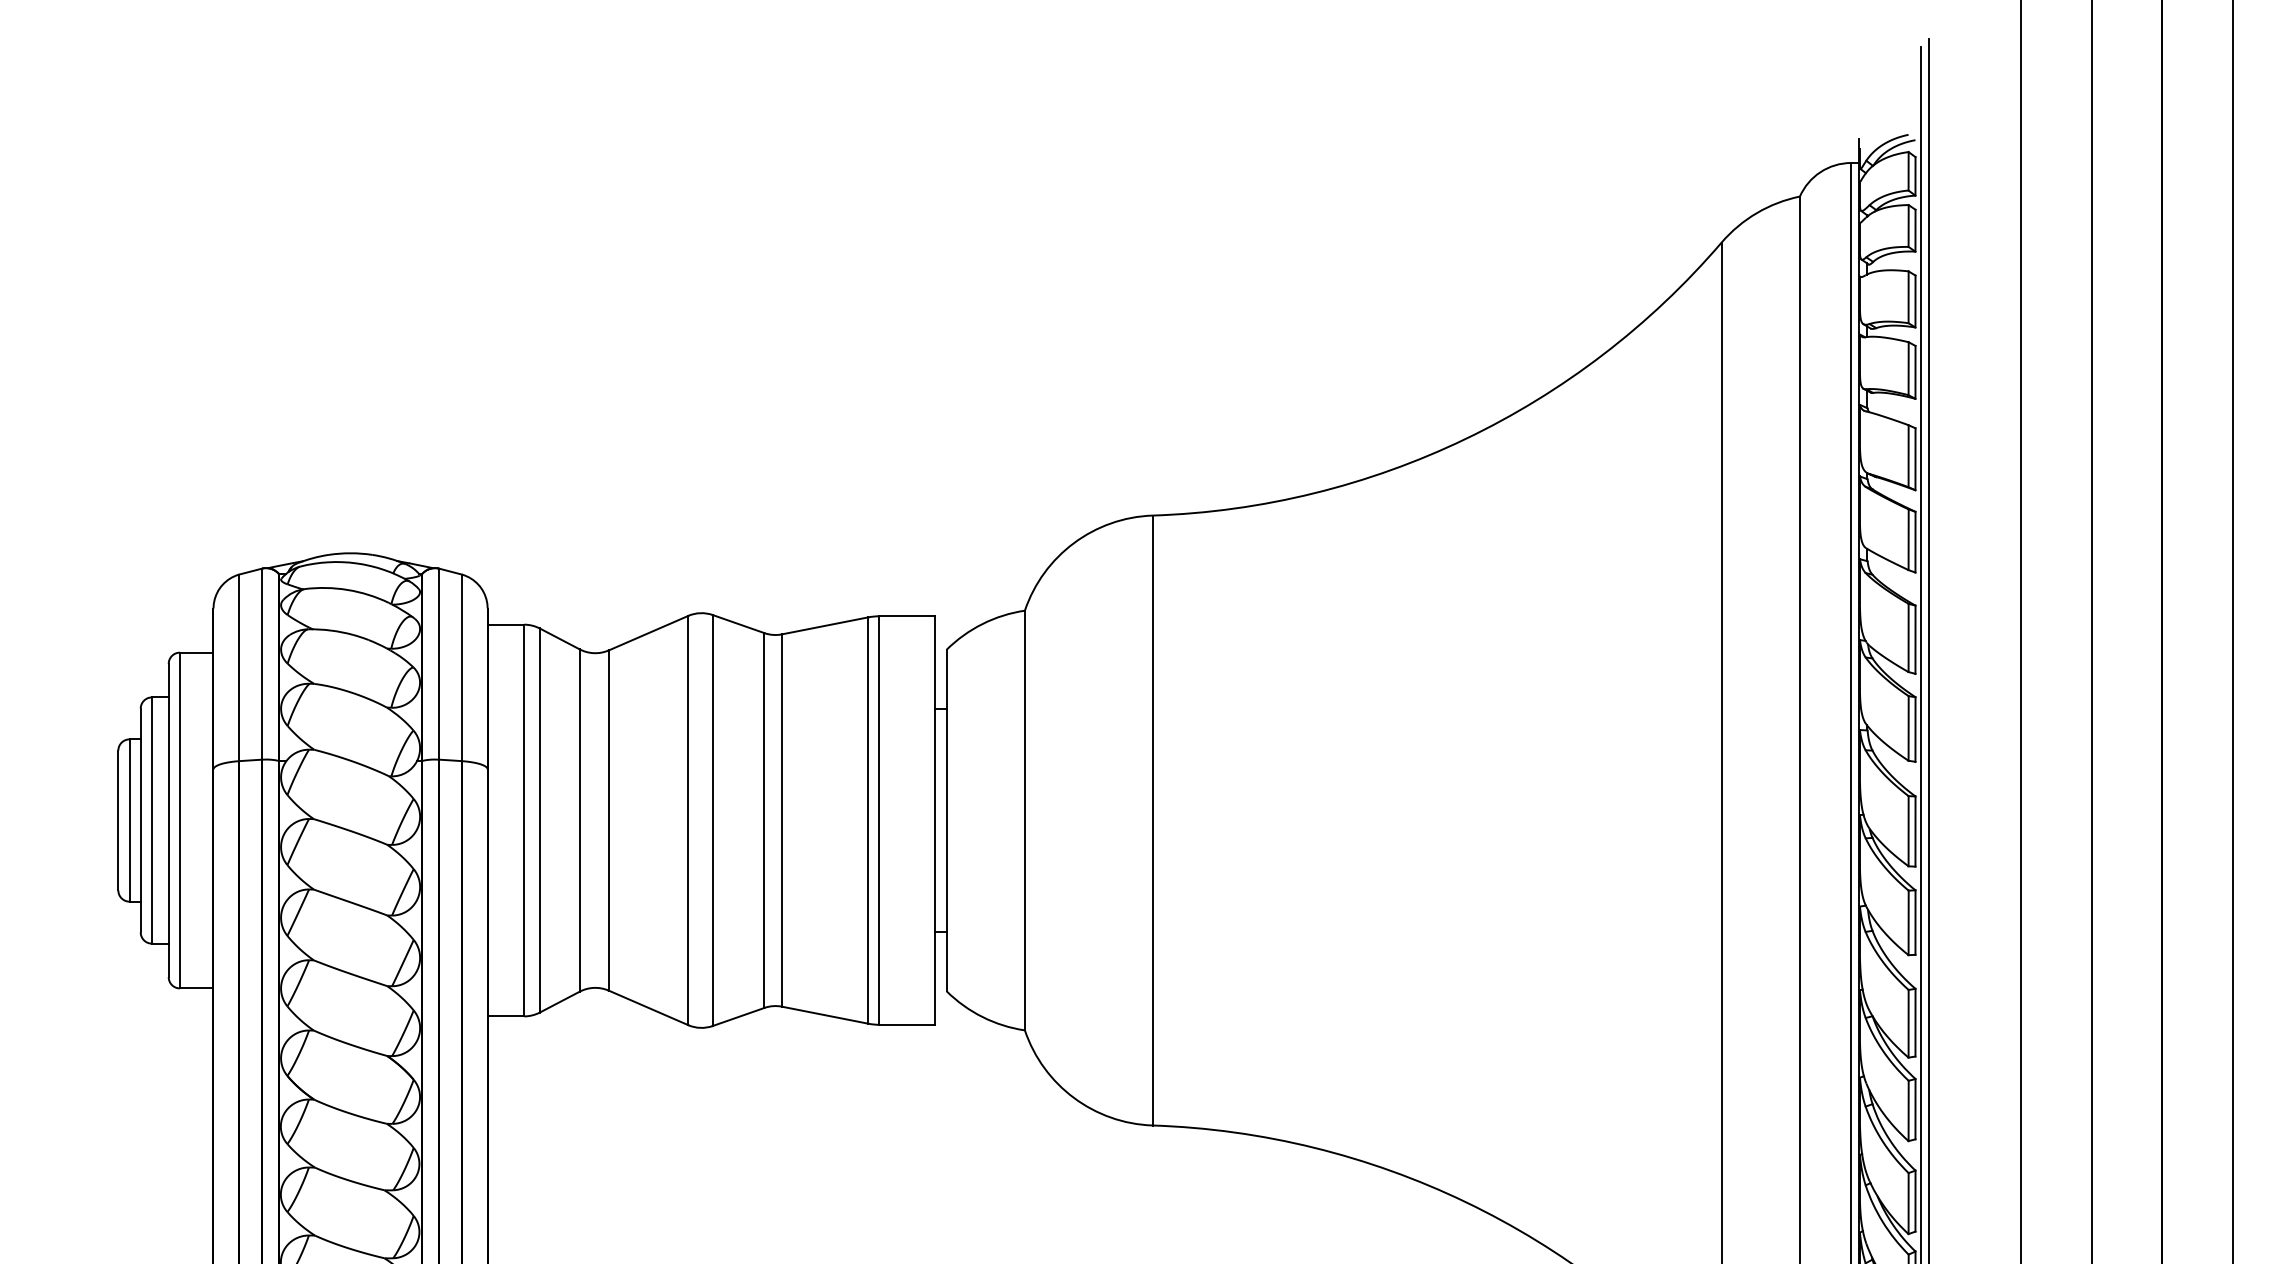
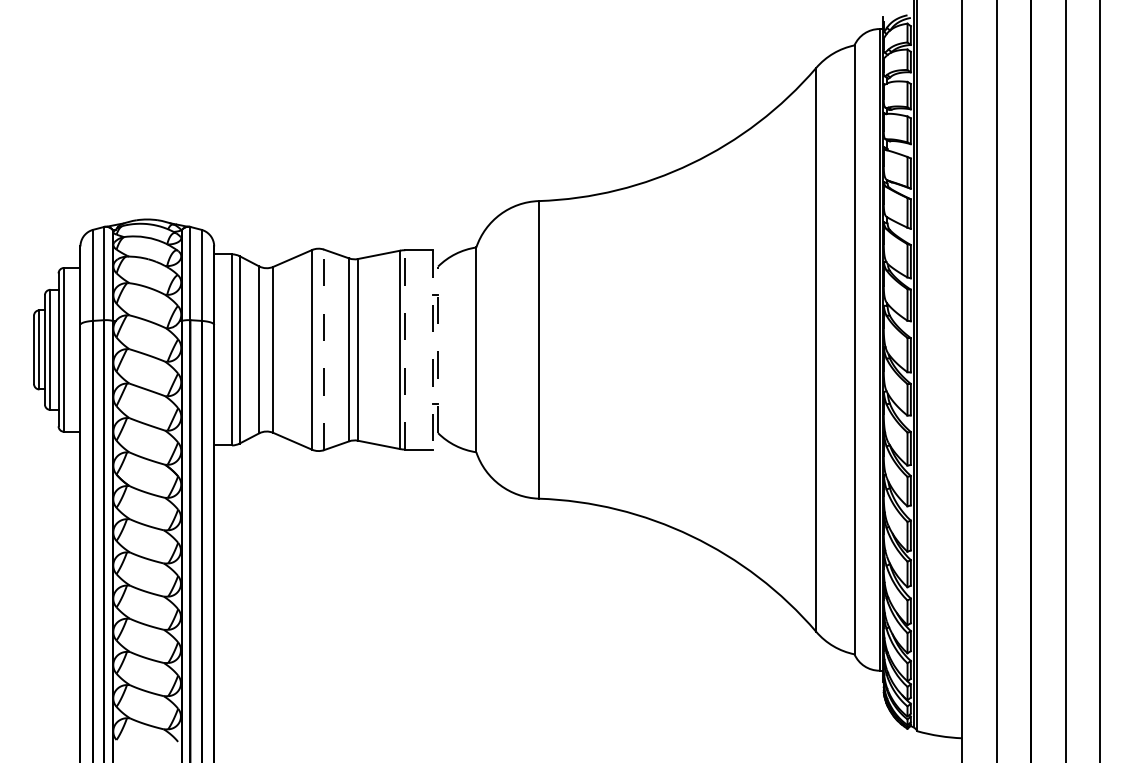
line: (713, 819) -> (324, 349), solid -> dashed
line: (879, 819) -> (405, 349), solid -> dashed
line: (935, 819) -> (432, 349), solid -> dashed
line: (947, 819) -> (438, 349), solid -> dashed

